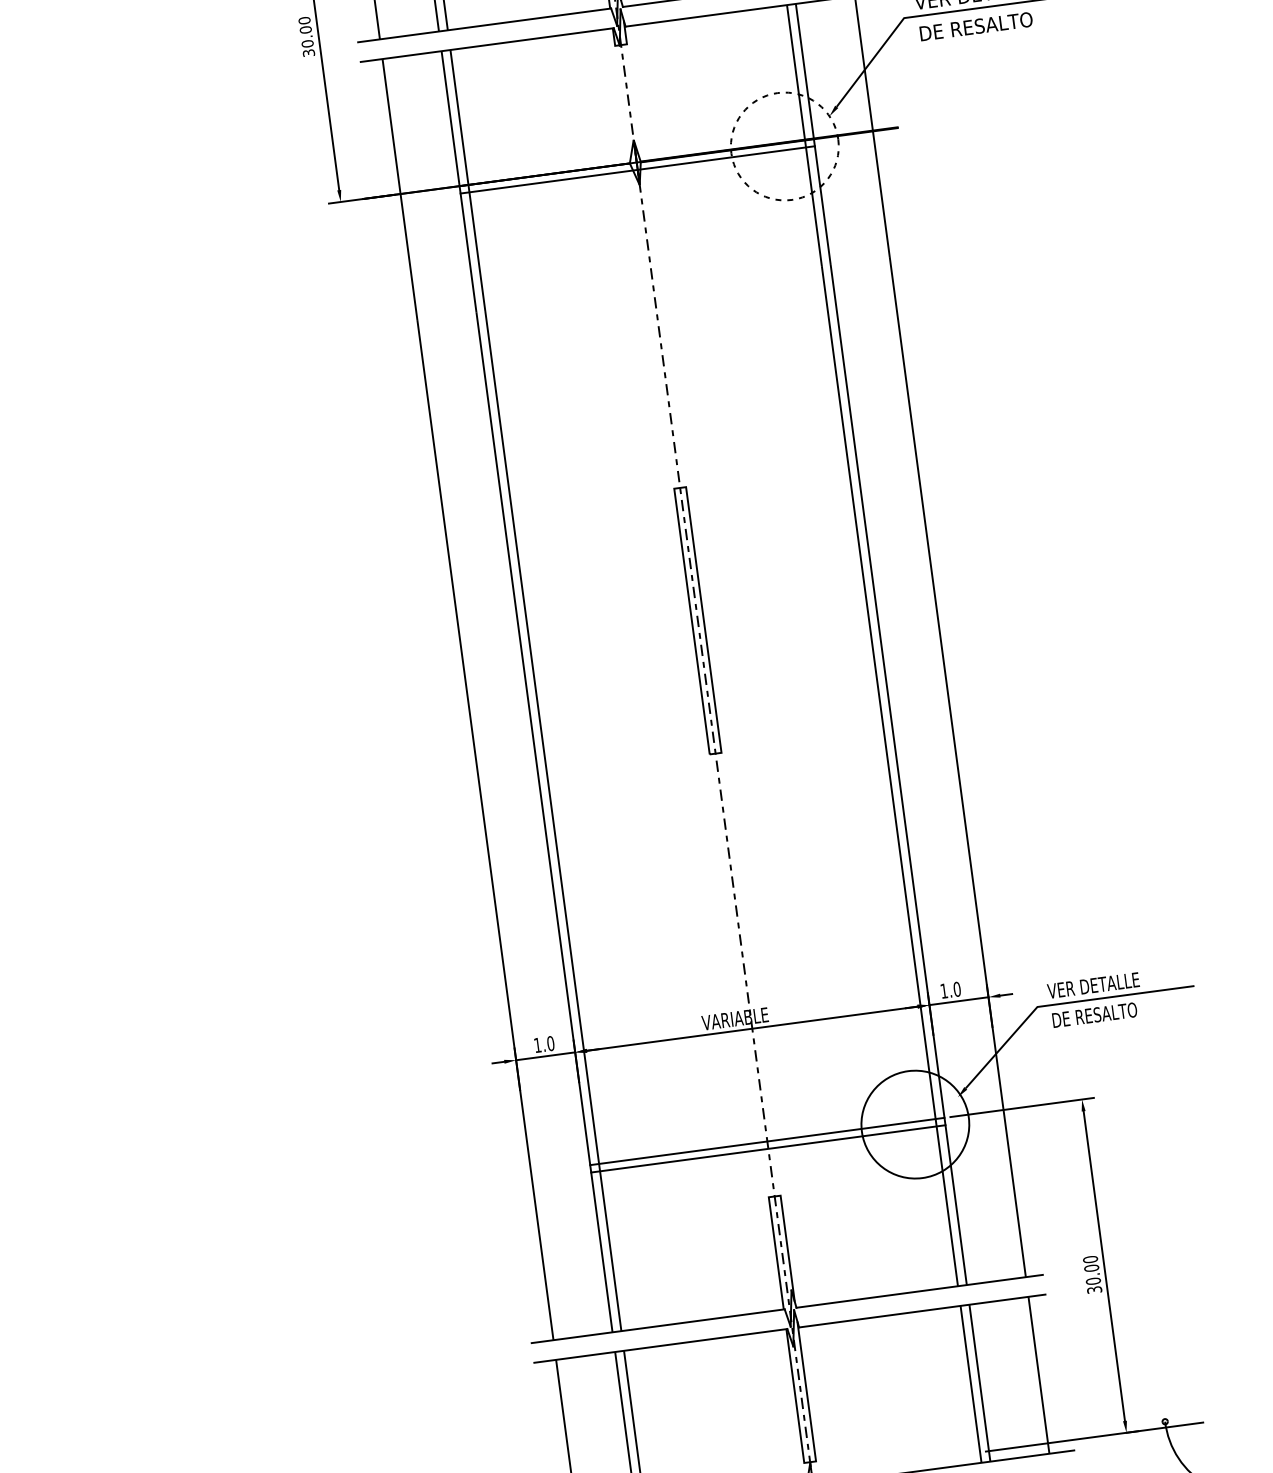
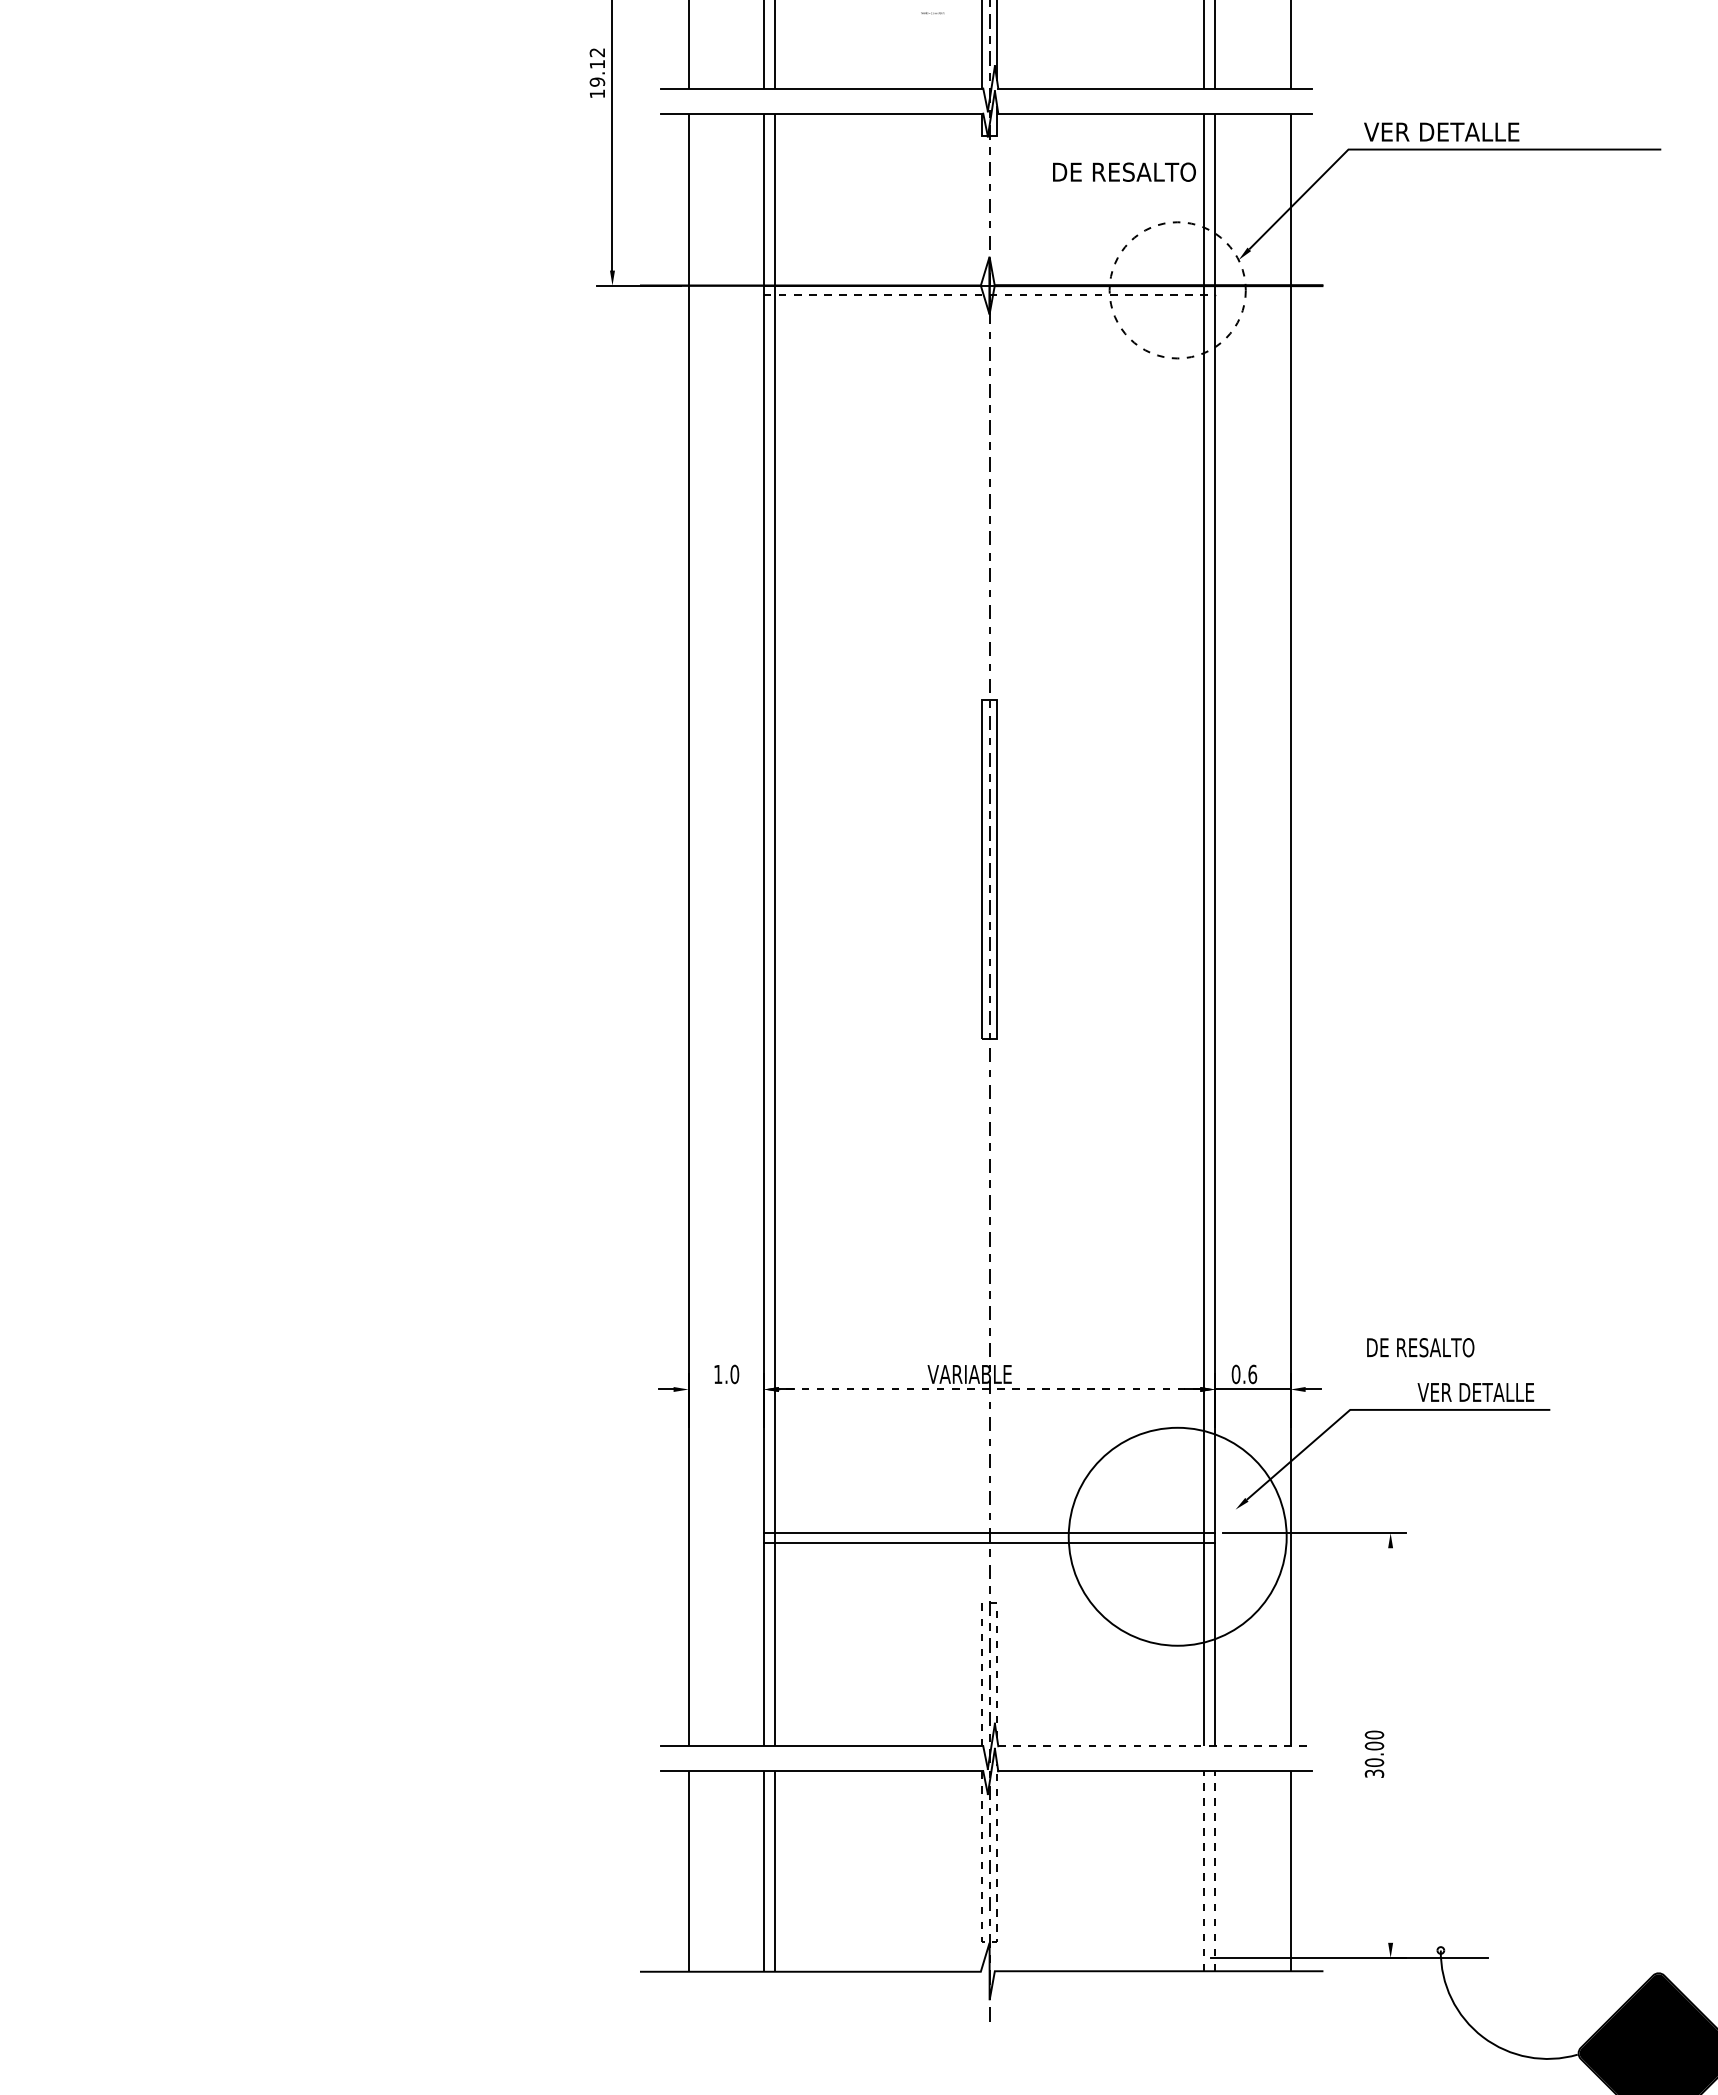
text: (976, 26) -> (1124, 171), moved
text: (306, 37) -> (597, 73), 30.00 -> 19.12
line: (637, 170) -> (989, 295), solid -> dashed
text: (1093, 985) -> (1475, 1392), moved
text: (950, 990) -> (1244, 1374), 1.0 -> 0.6
text: (1094, 1015) -> (1420, 1347), moved
line: (752, 1028) -> (989, 1389), solid -> dashed
line: (545, 1056) -> (725, 1389), removed
circle: (915, 1124) -> (1177, 1536), size x1.6
line: (771, 1197) -> (985, 1603), solid -> dashed
line: (1104, 1266) -> (1390, 1745), removed
line: (919, 1291) -> (1155, 1746), solid -> dashed
line: (980, 1383) -> (1215, 1871), solid -> dashed
line: (971, 1384) -> (1204, 1871), solid -> dashed
line: (813, 1461) -> (993, 1941), solid -> dashed

